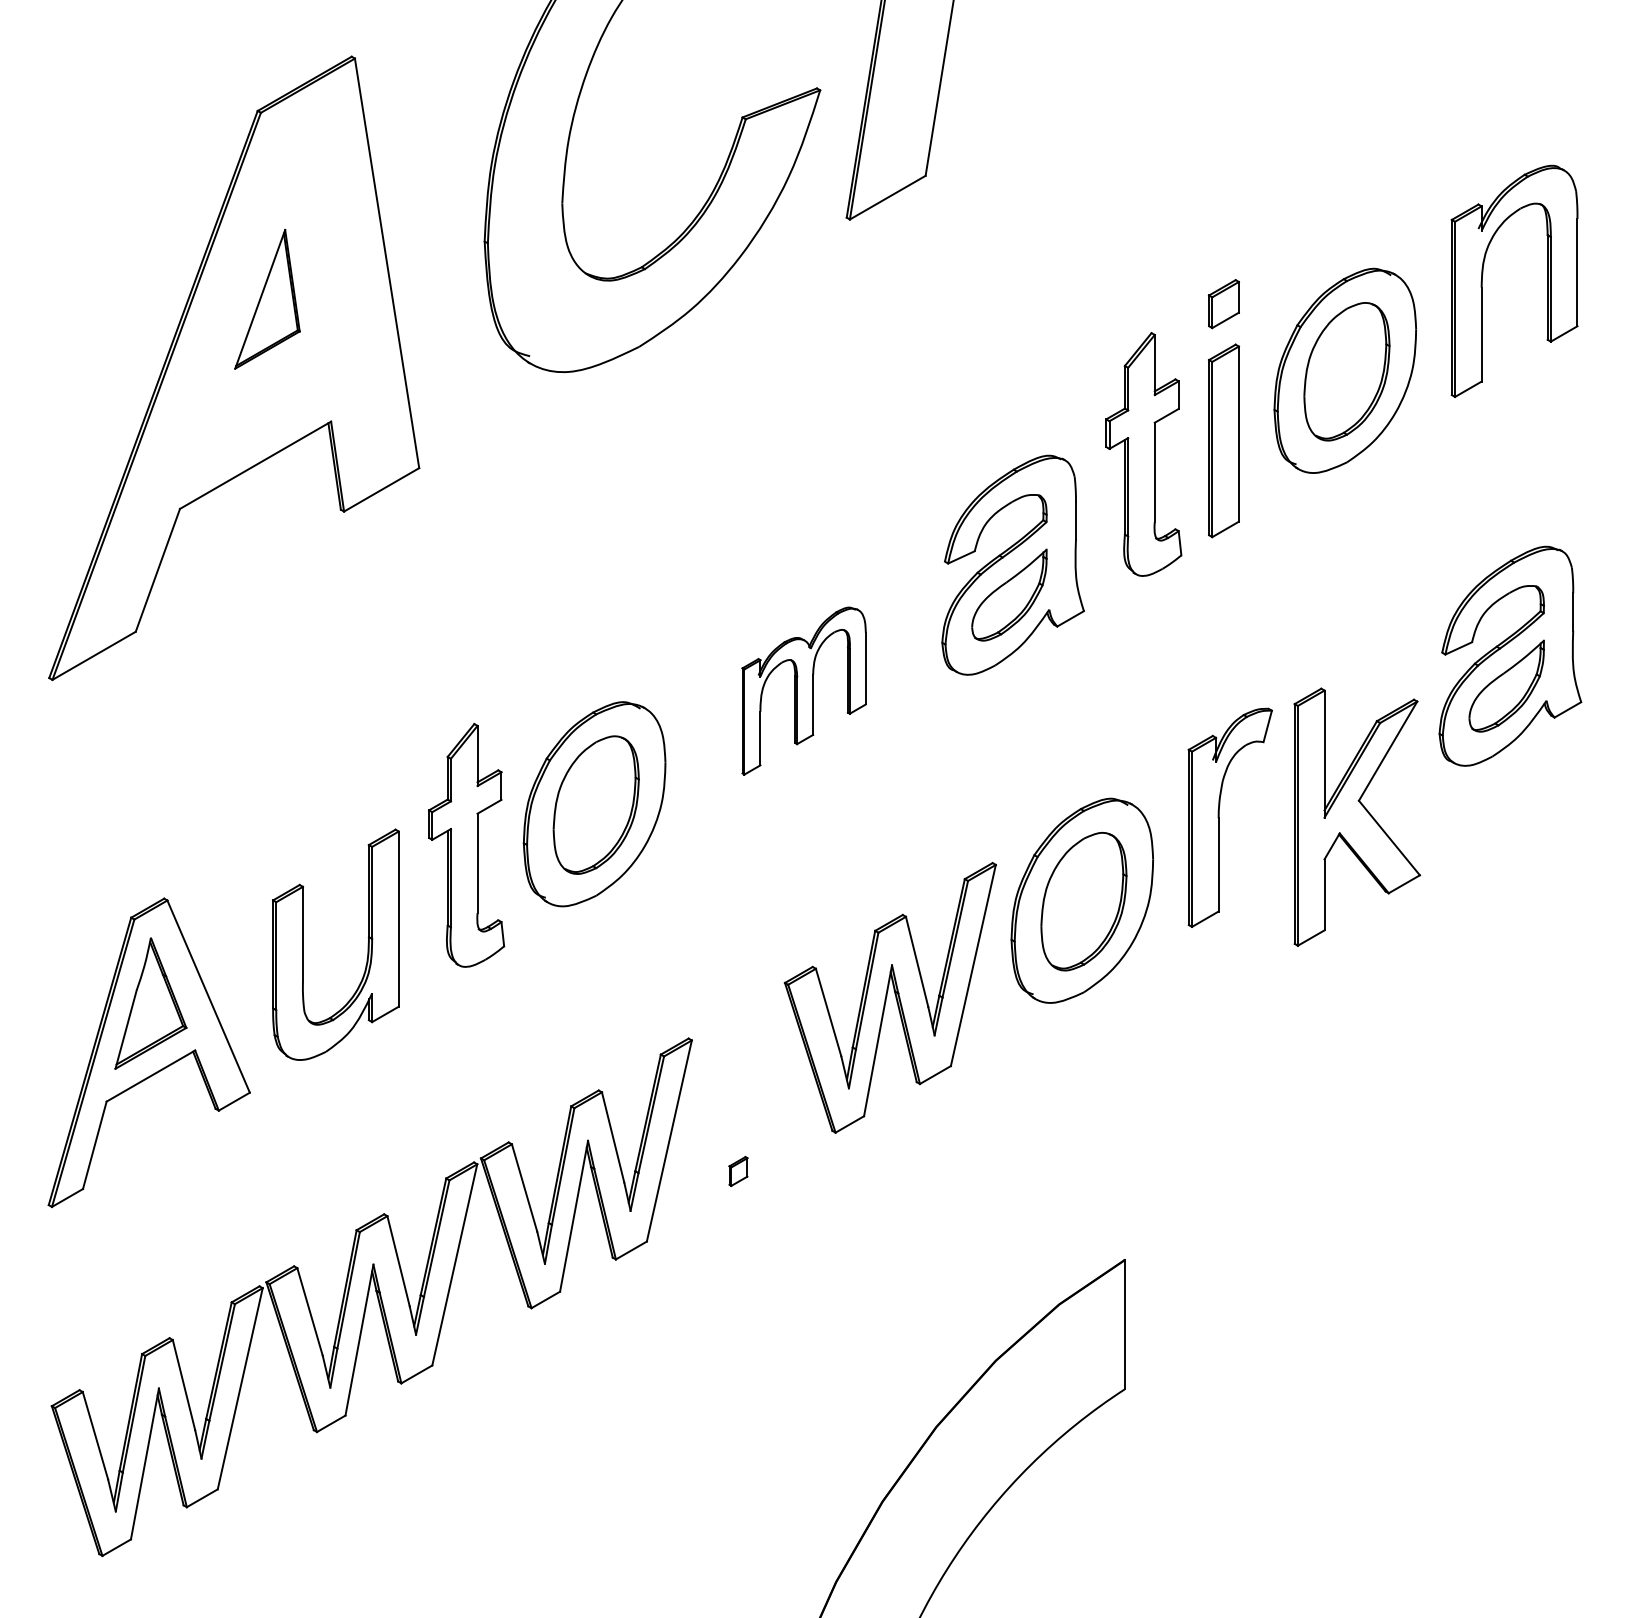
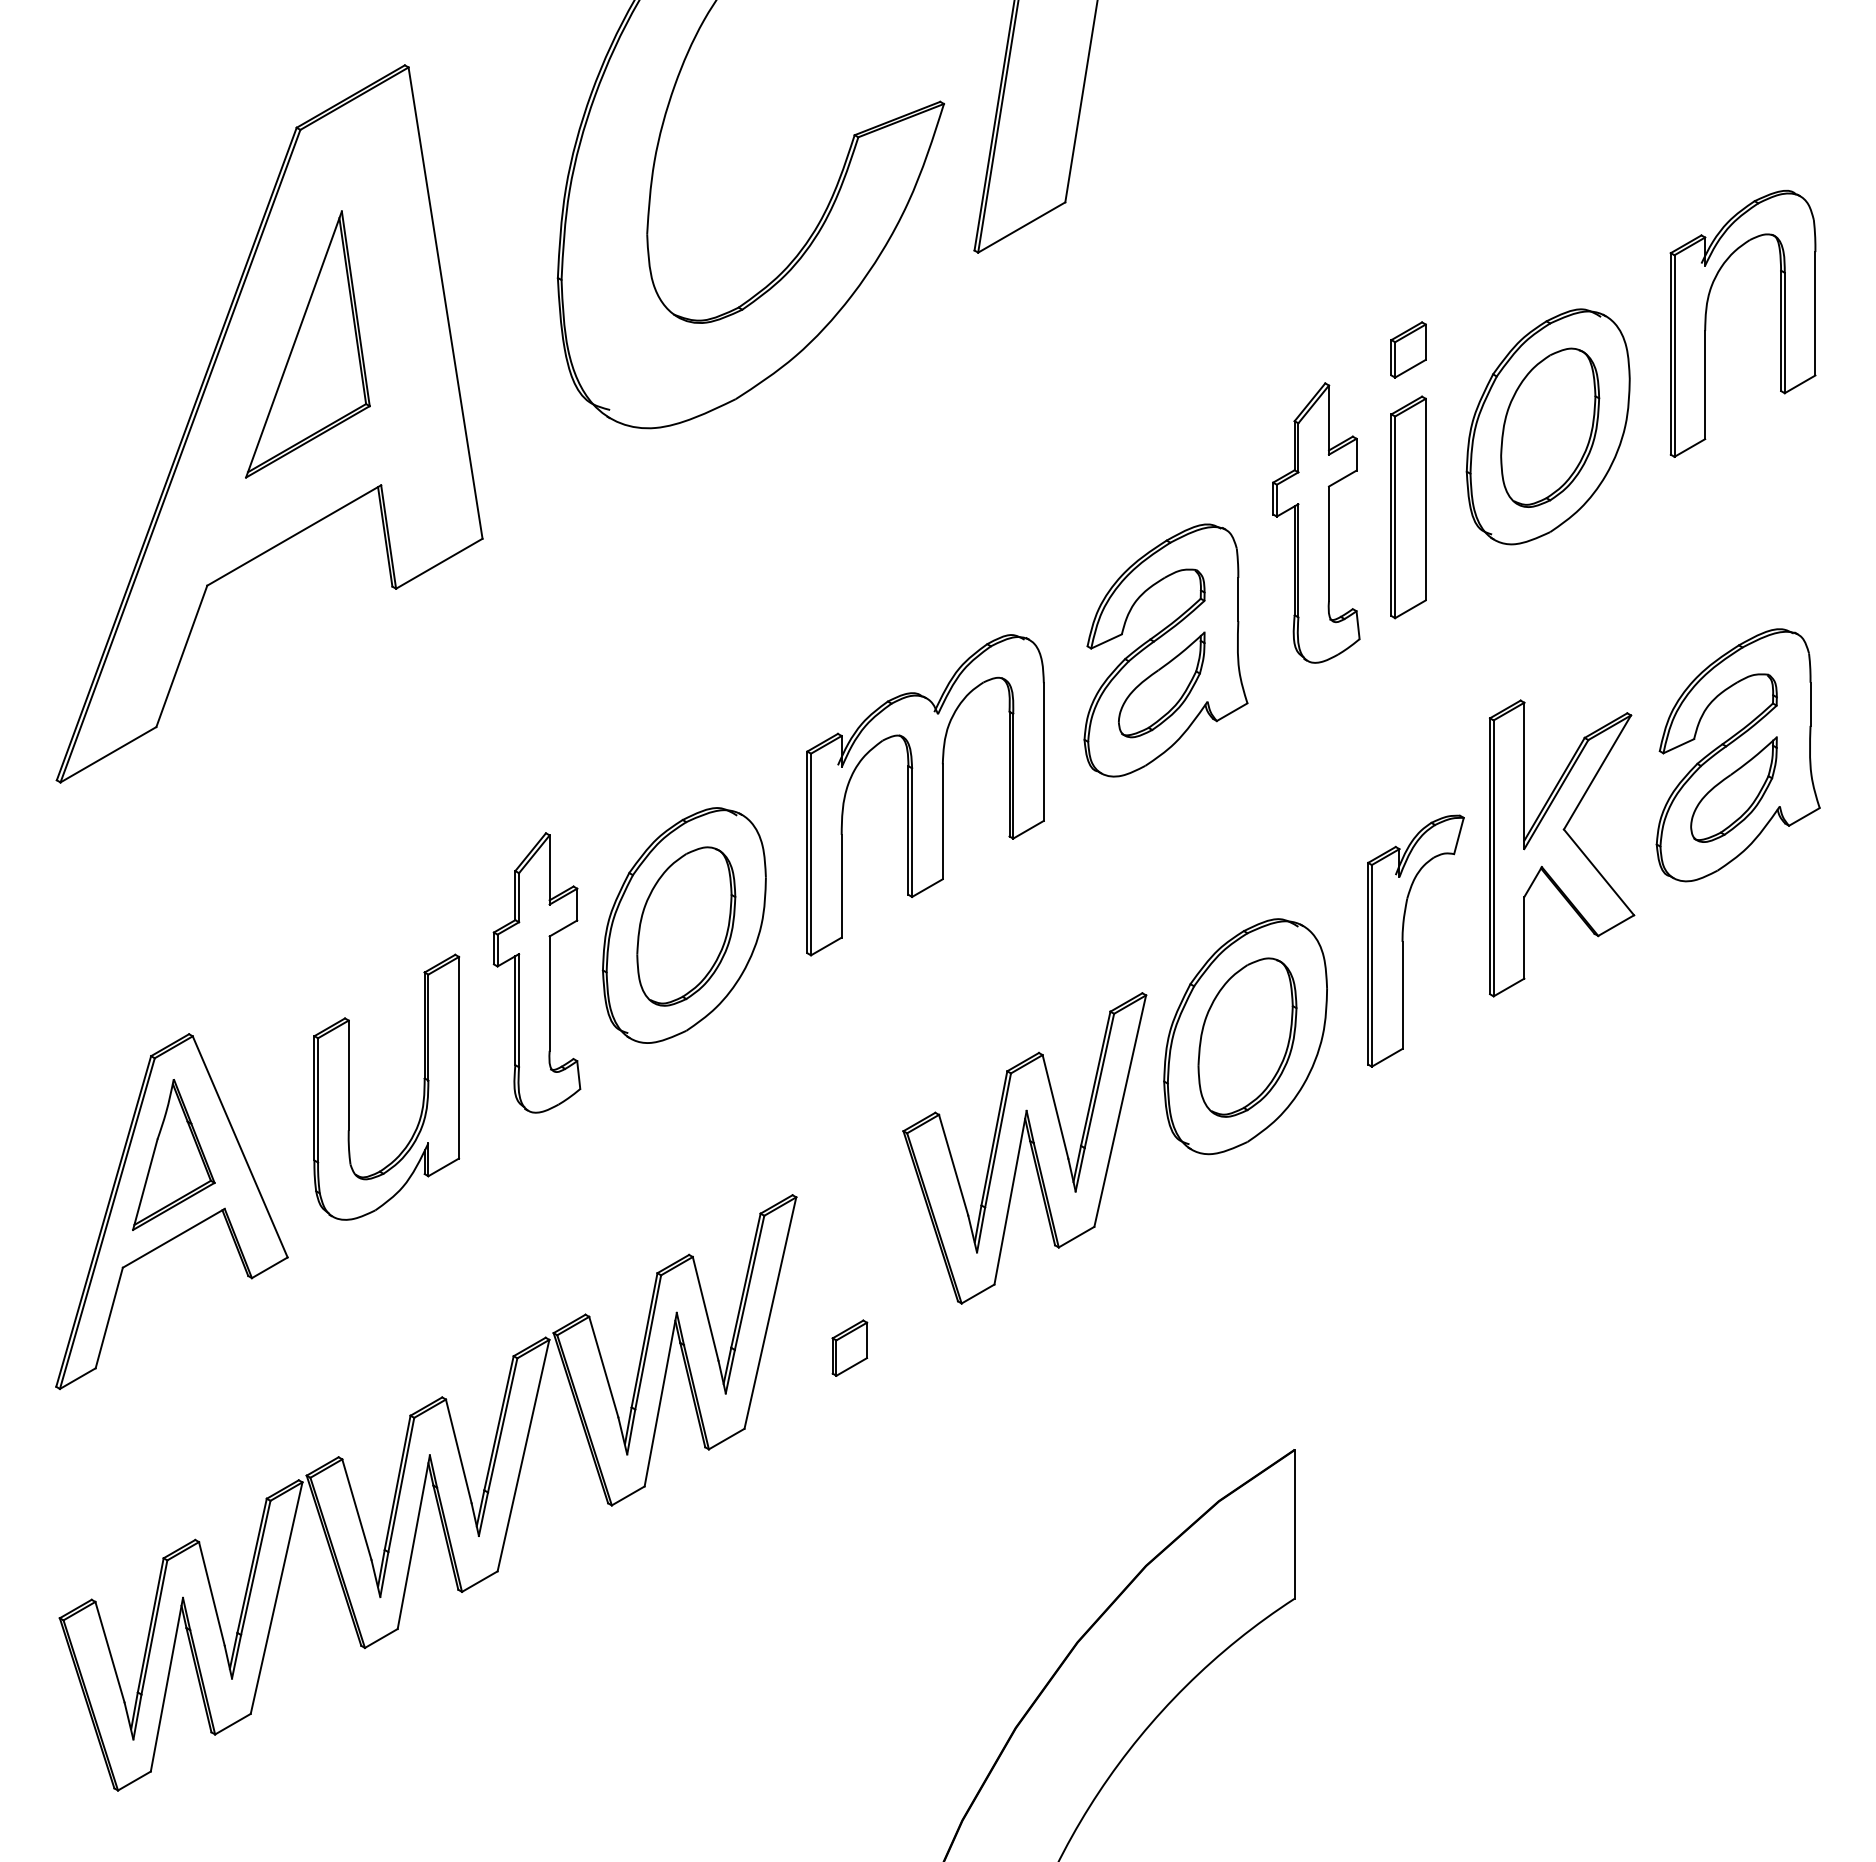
part: (267, 299) -> (307, 344), size x1.67
part: (804, 691) -> (925, 795), size x1.67
part: (1356, 817) -> (1561, 848), moved
part: (738, 1170) -> (849, 1347), size x1.67

